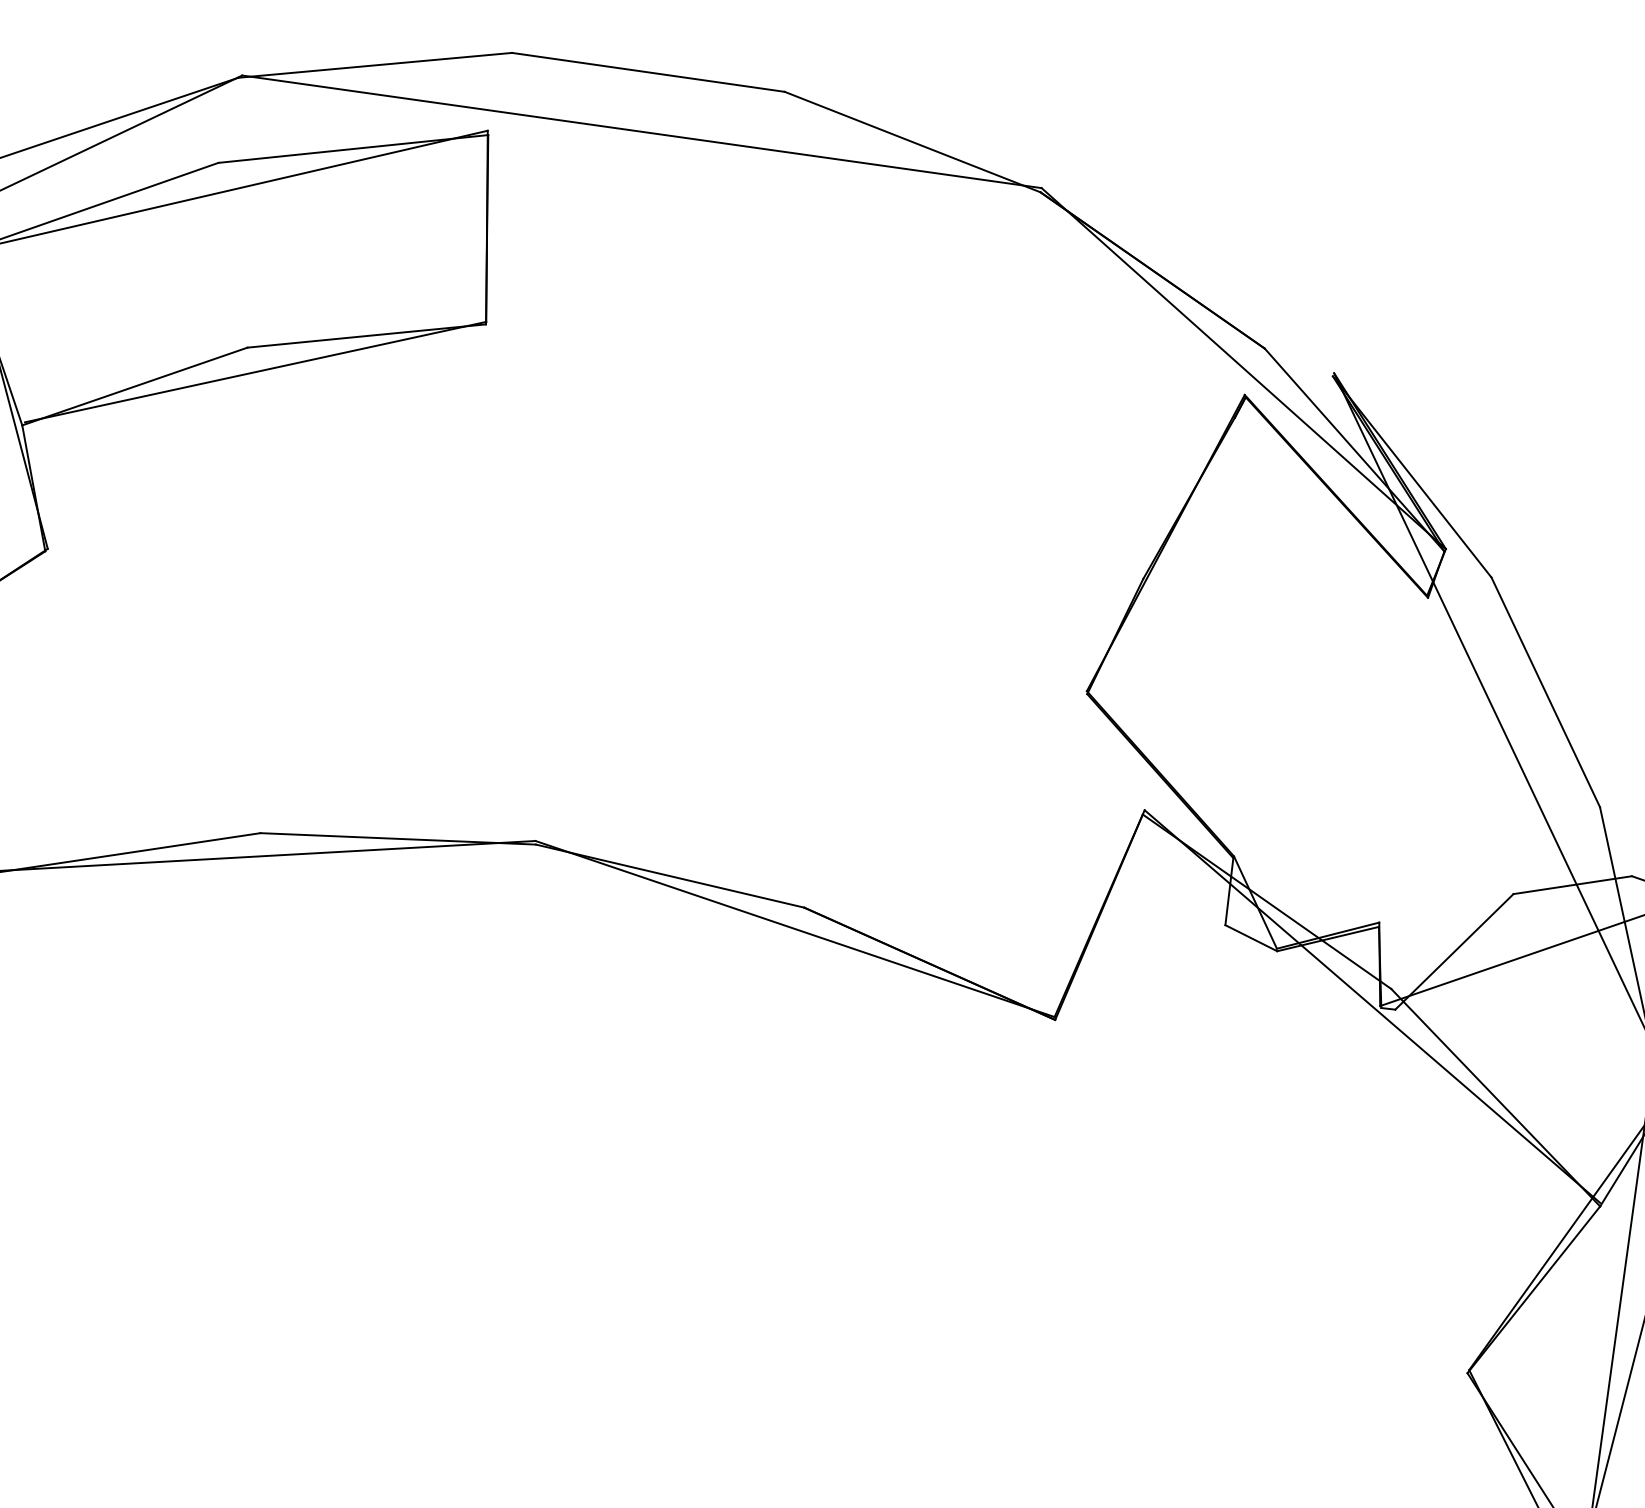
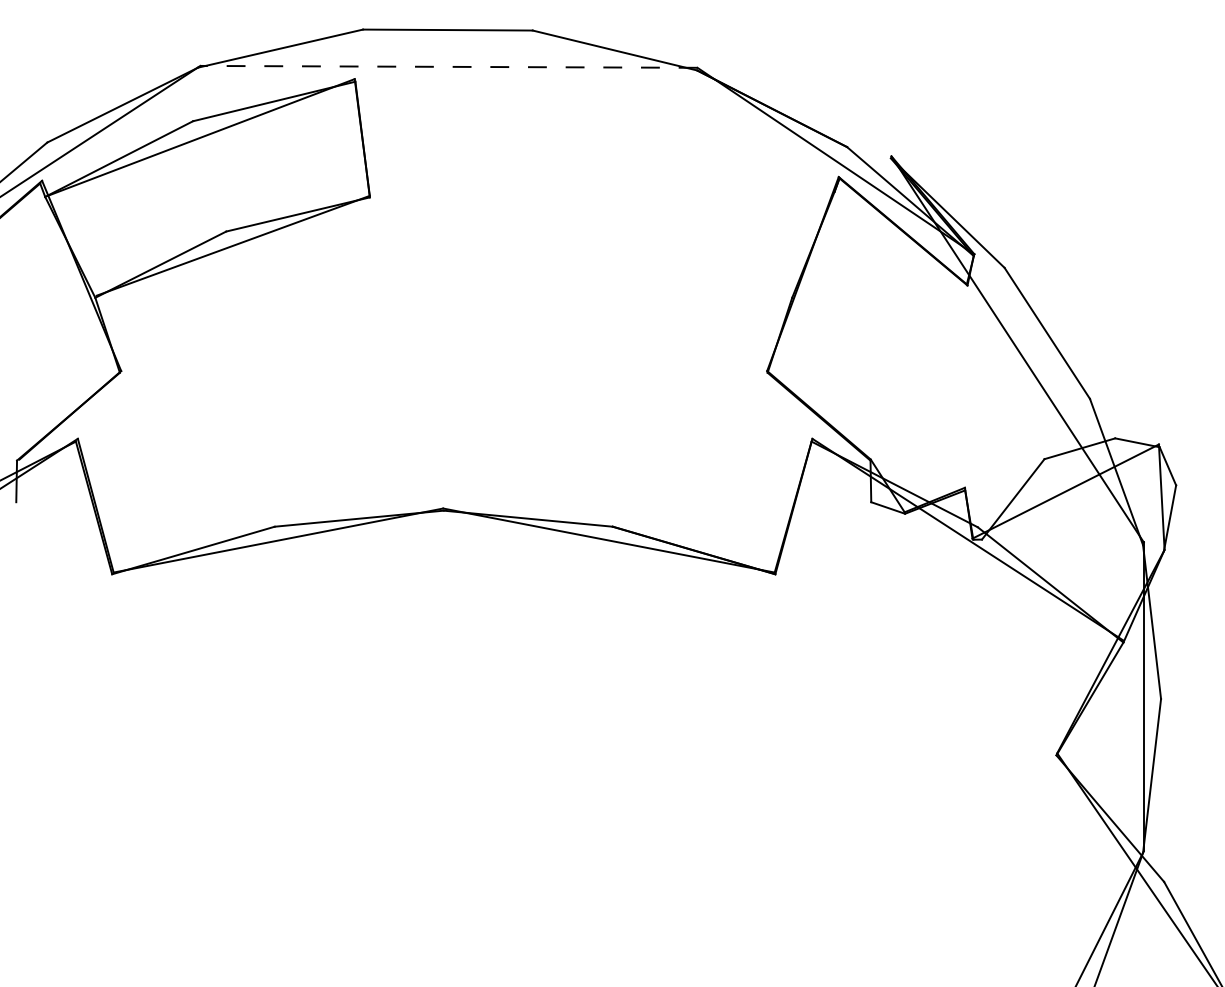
line: (641, 131) -> (448, 66), solid -> dashed

